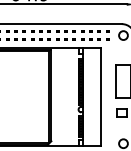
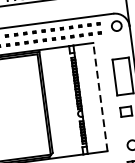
line: (100, 96) -> (100, 96), solid -> dashed

